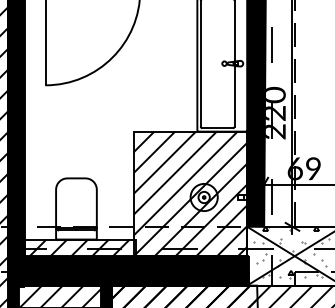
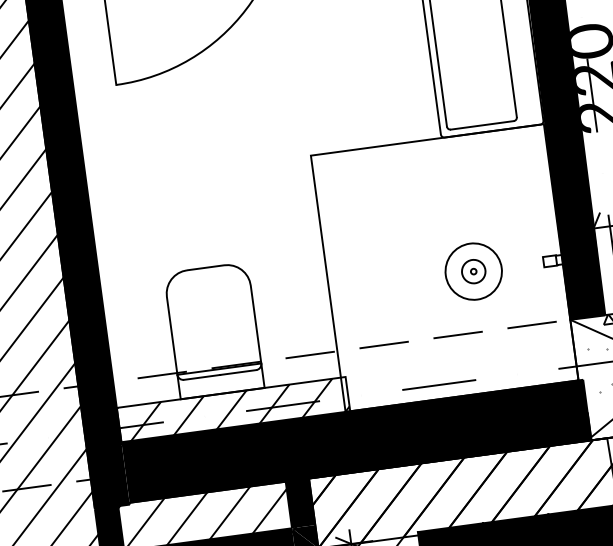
hatch: (190, 193) -> (444, 267), removed

